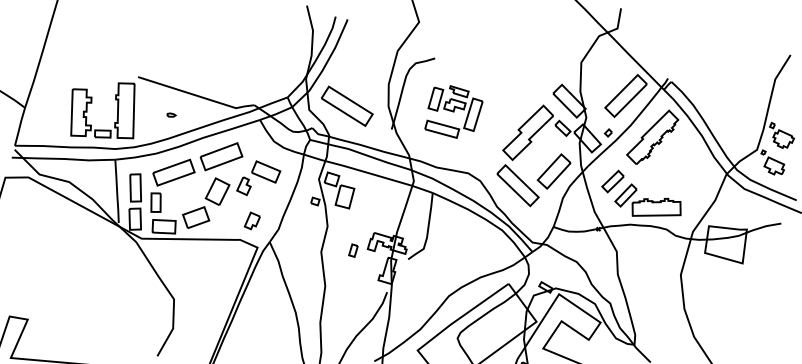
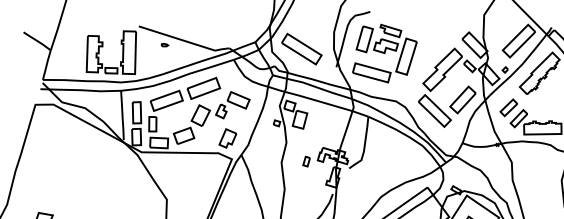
part: (453, 111) -> (384, 53), size x1.43
part: (171, 114) -> (164, 44), moved
part: (252, 220) -> (227, 138), size x1.43

